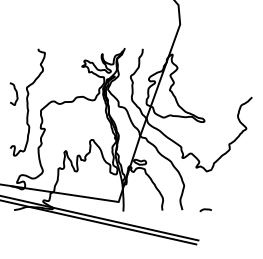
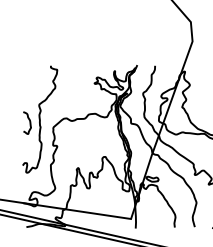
curve: (15, 91) -> (28, 120), moved

